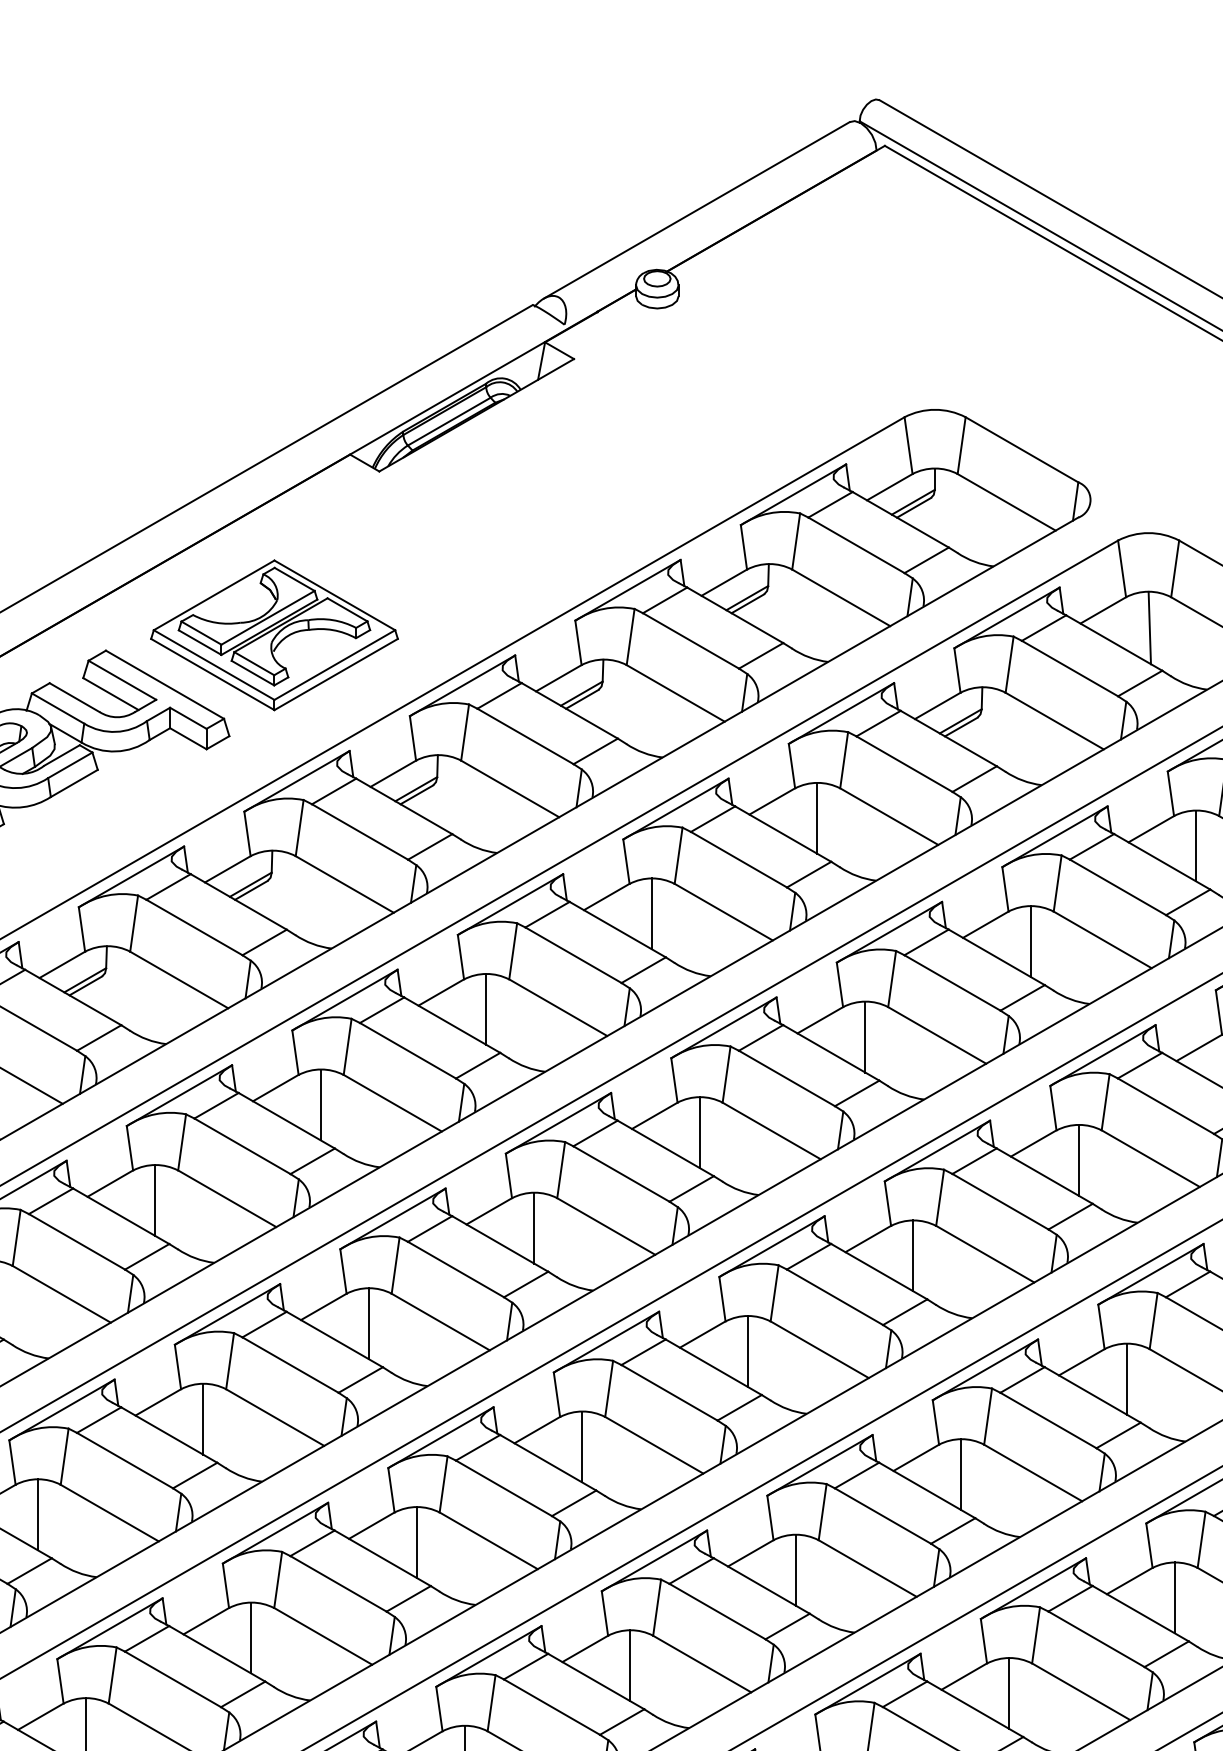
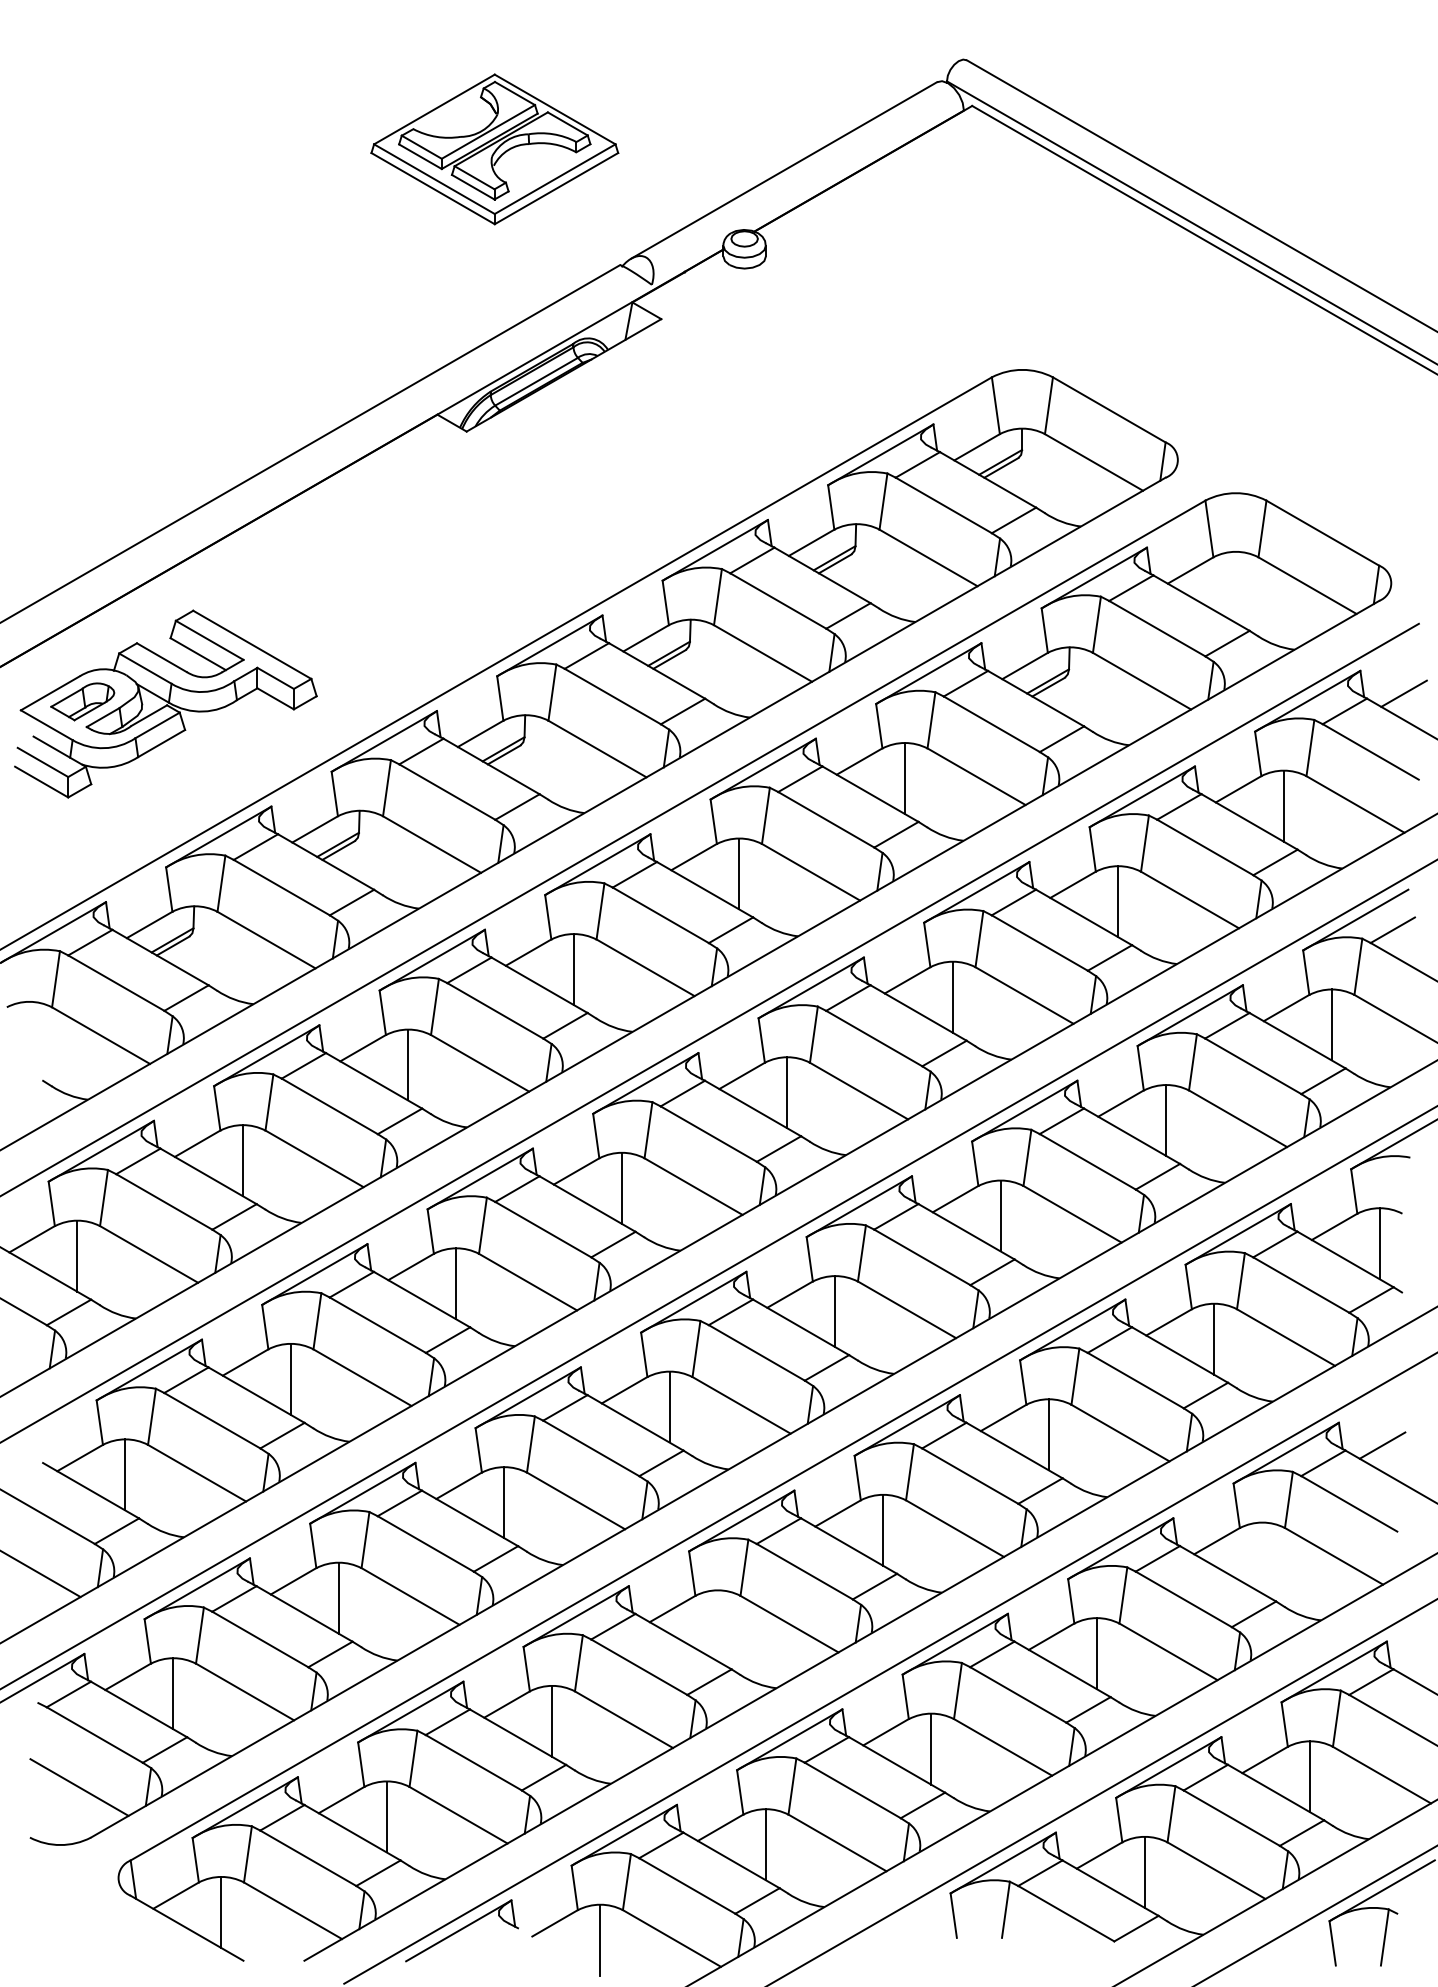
line: (1149, 627) -> (1236, 587), removed
part: (274, 635) -> (494, 149), moved
line: (1175, 1597) -> (1262, 1557), removed
line: (630, 1665) -> (717, 1625), removed

